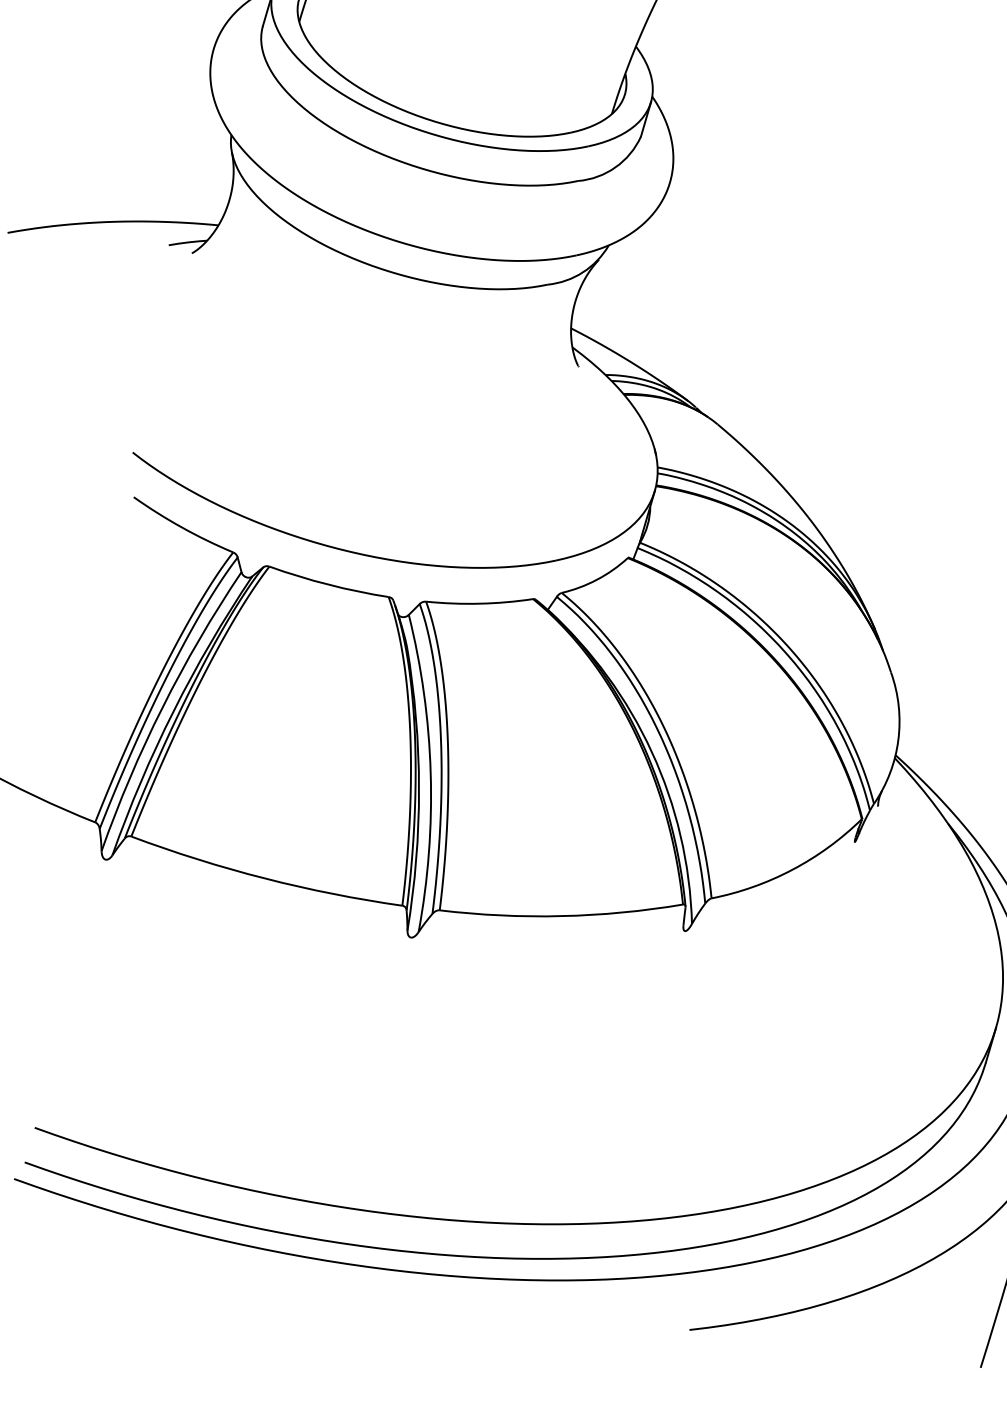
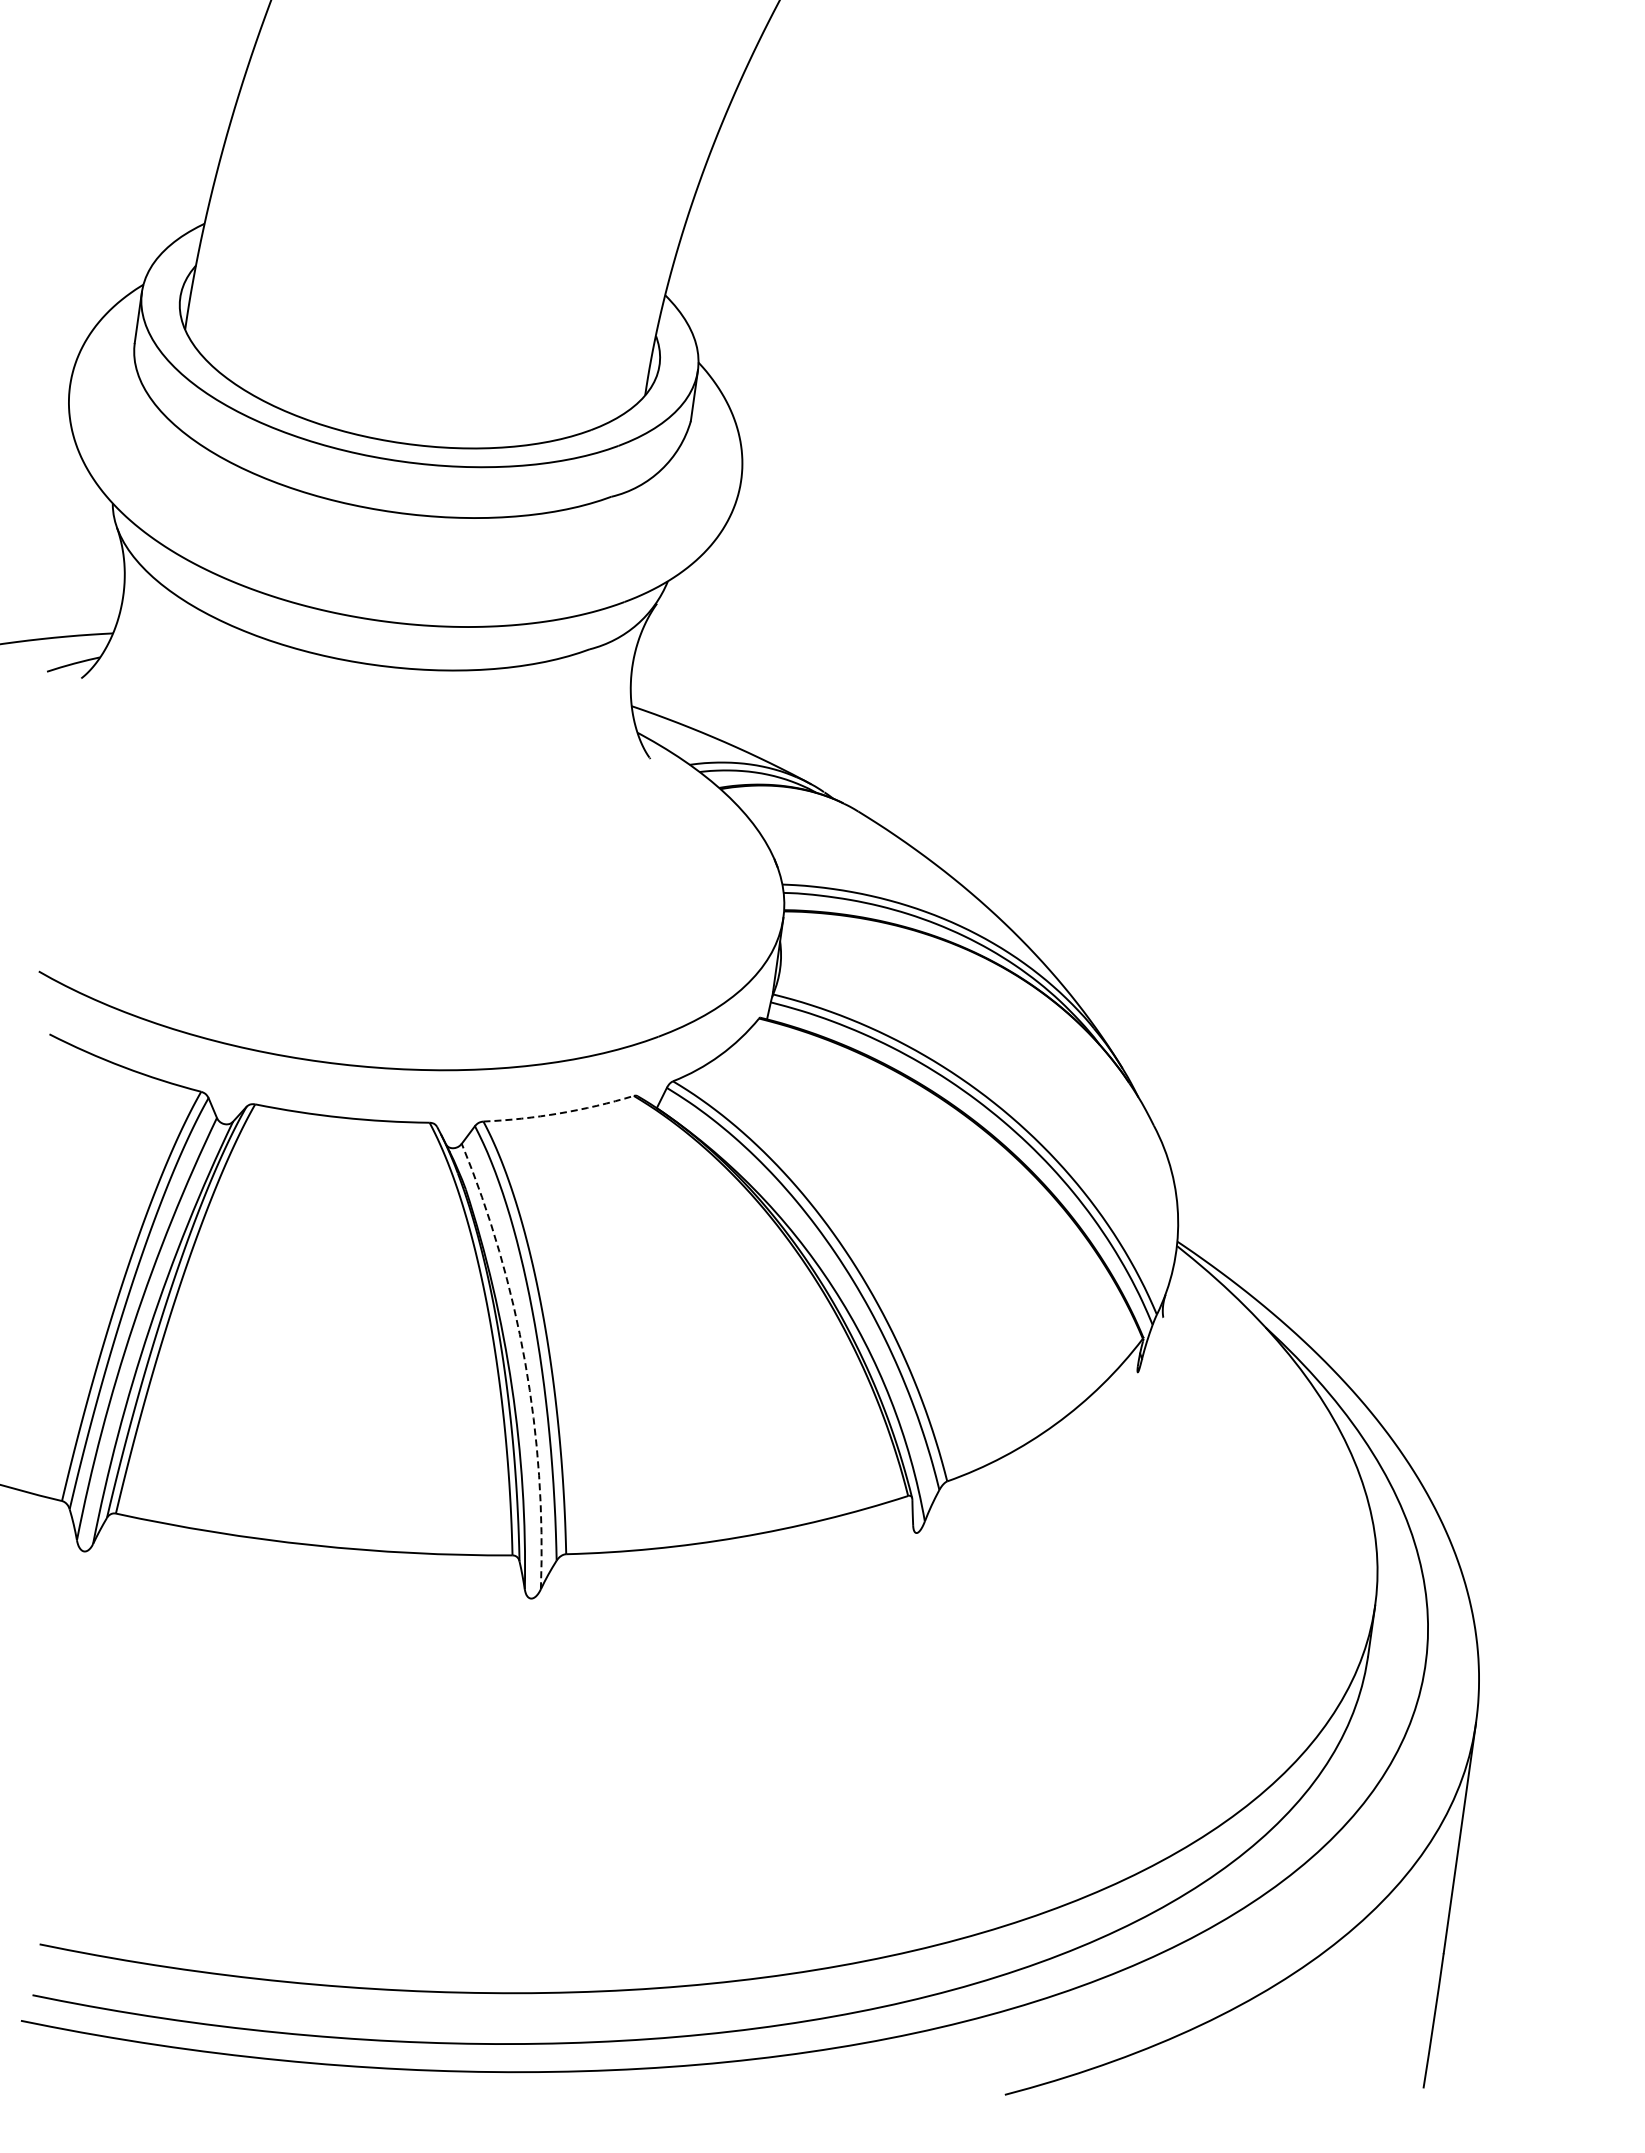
arc: (479, 603) -> (559, 1113), solid -> dashed
arc: (430, 773) -> (525, 1362), solid -> dashed

